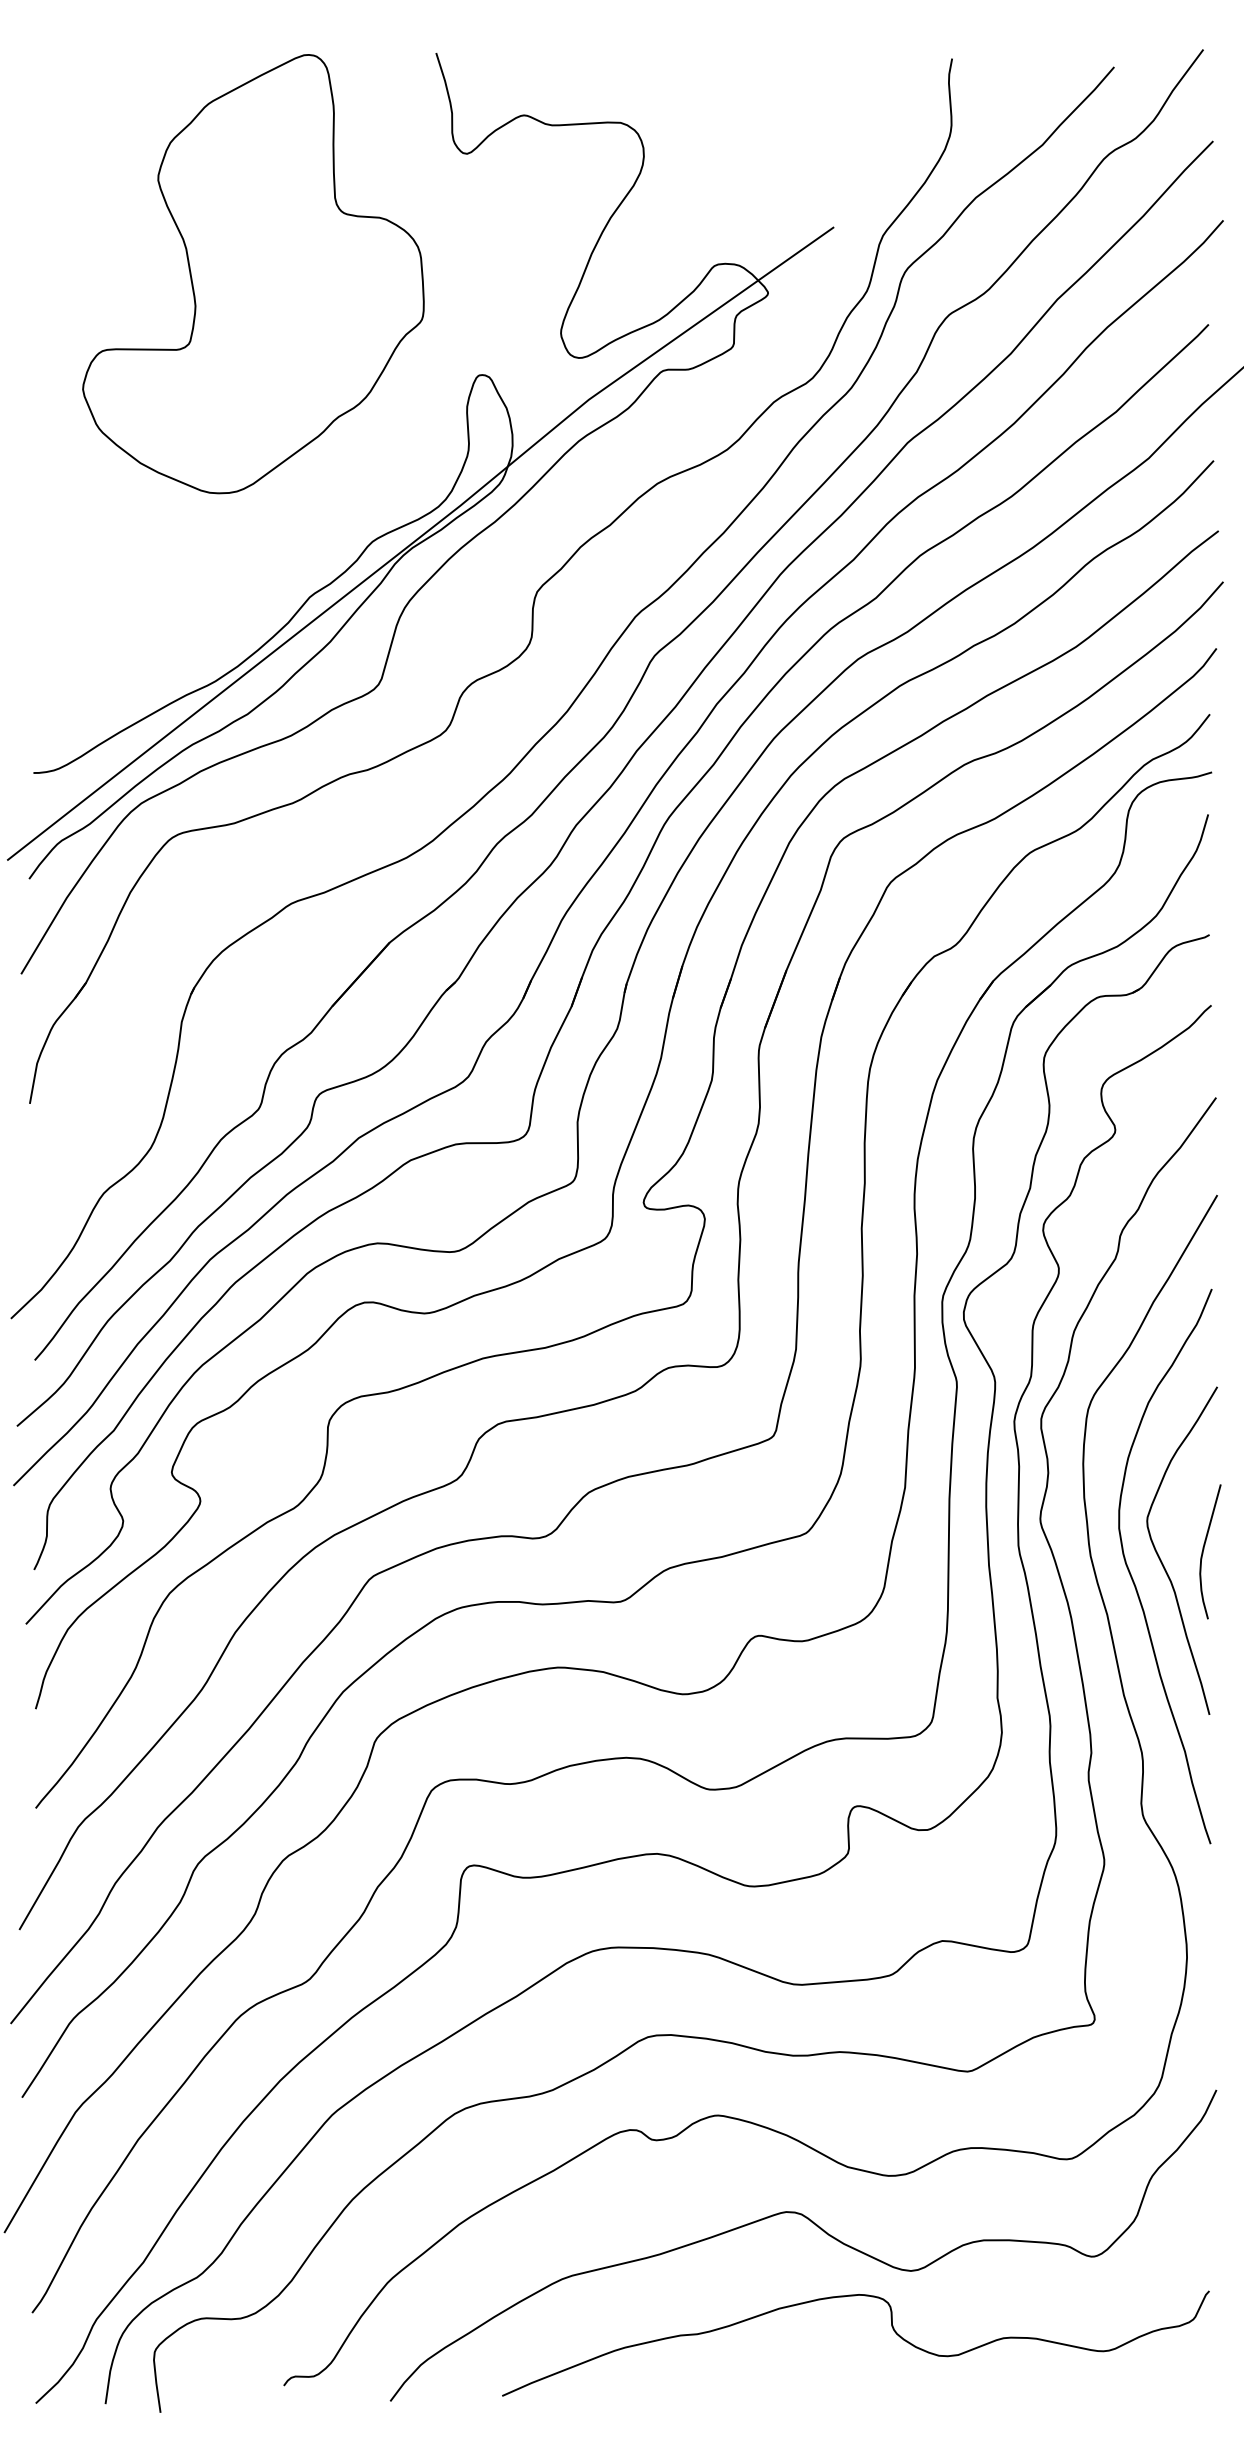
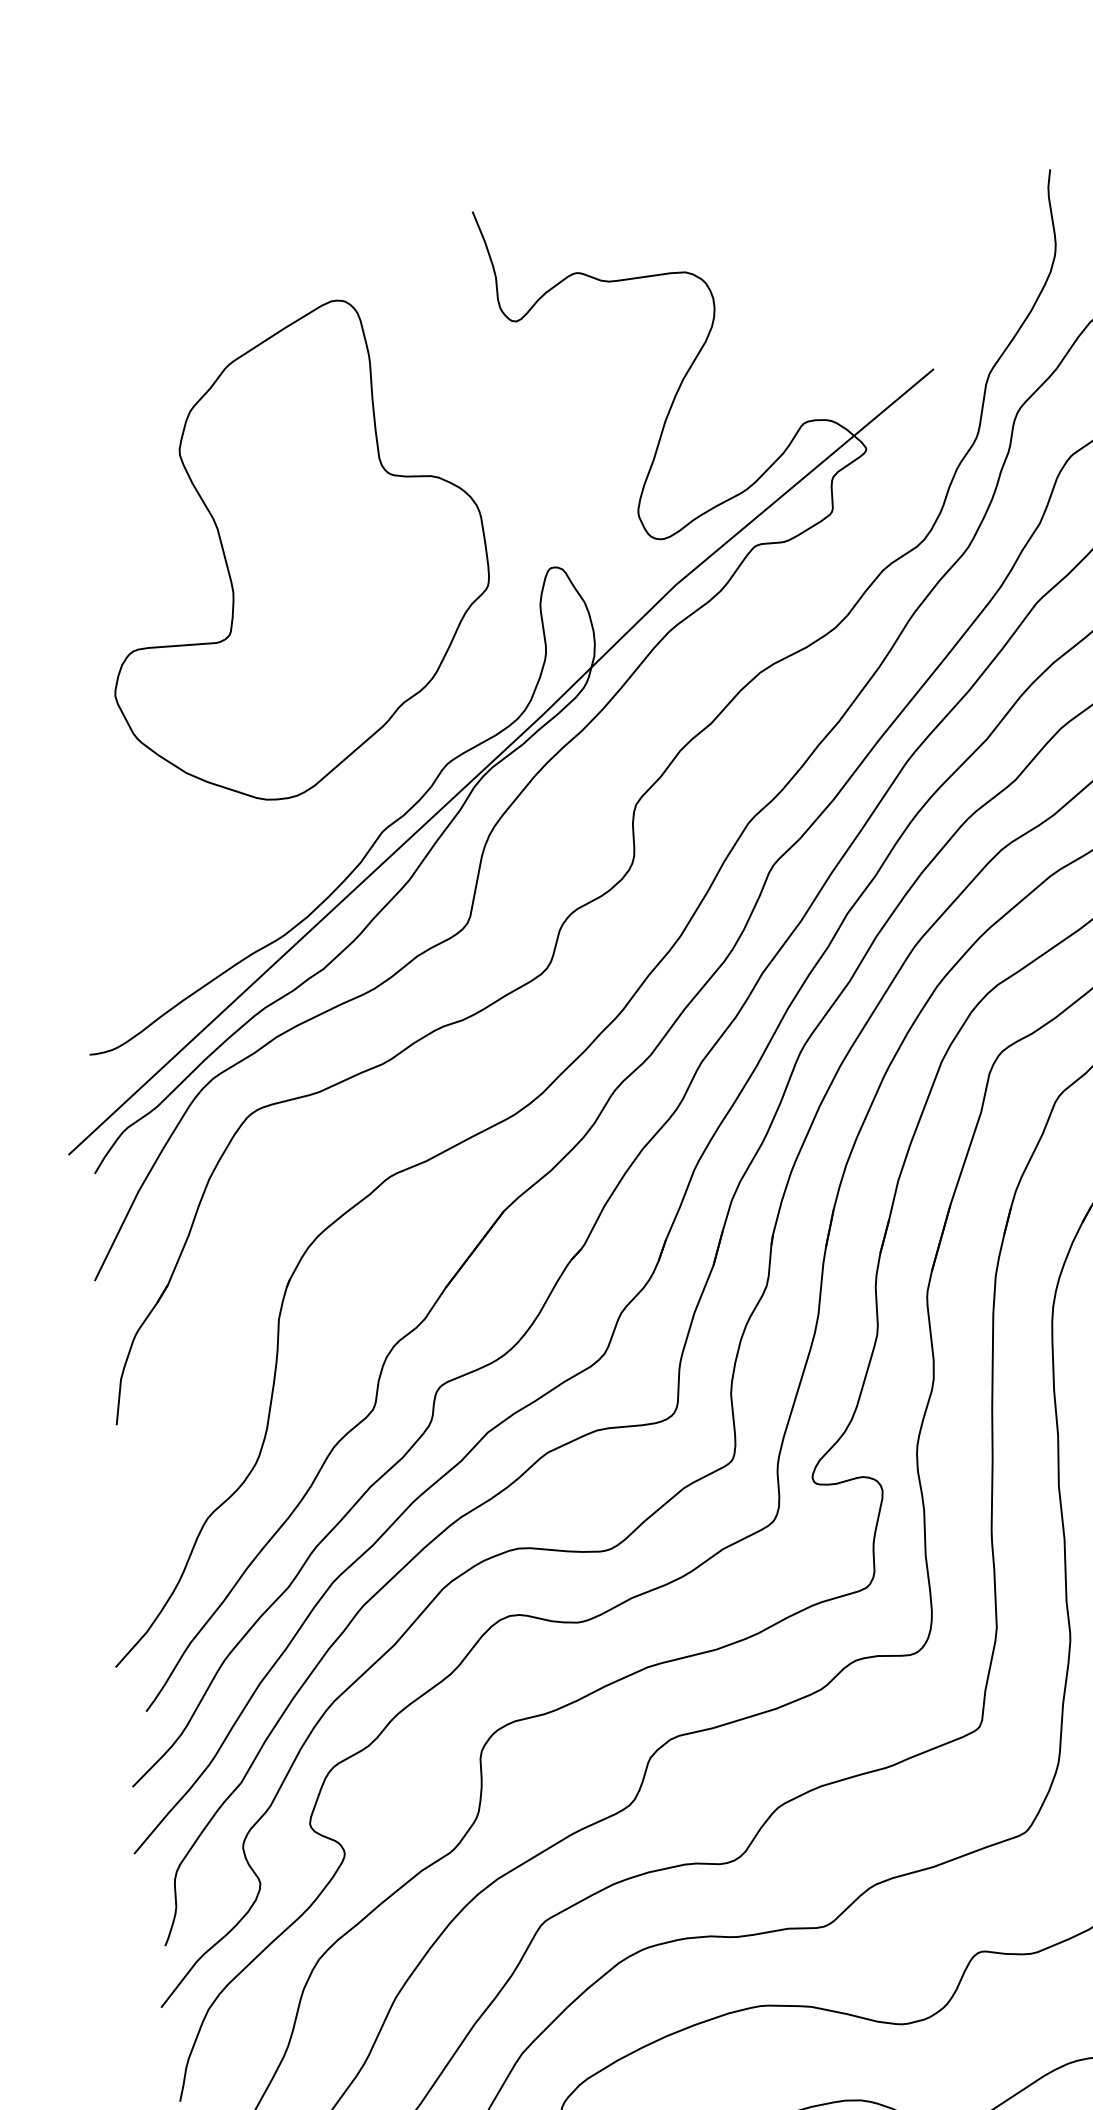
part: (253, 274) -> (295, 551), moved

